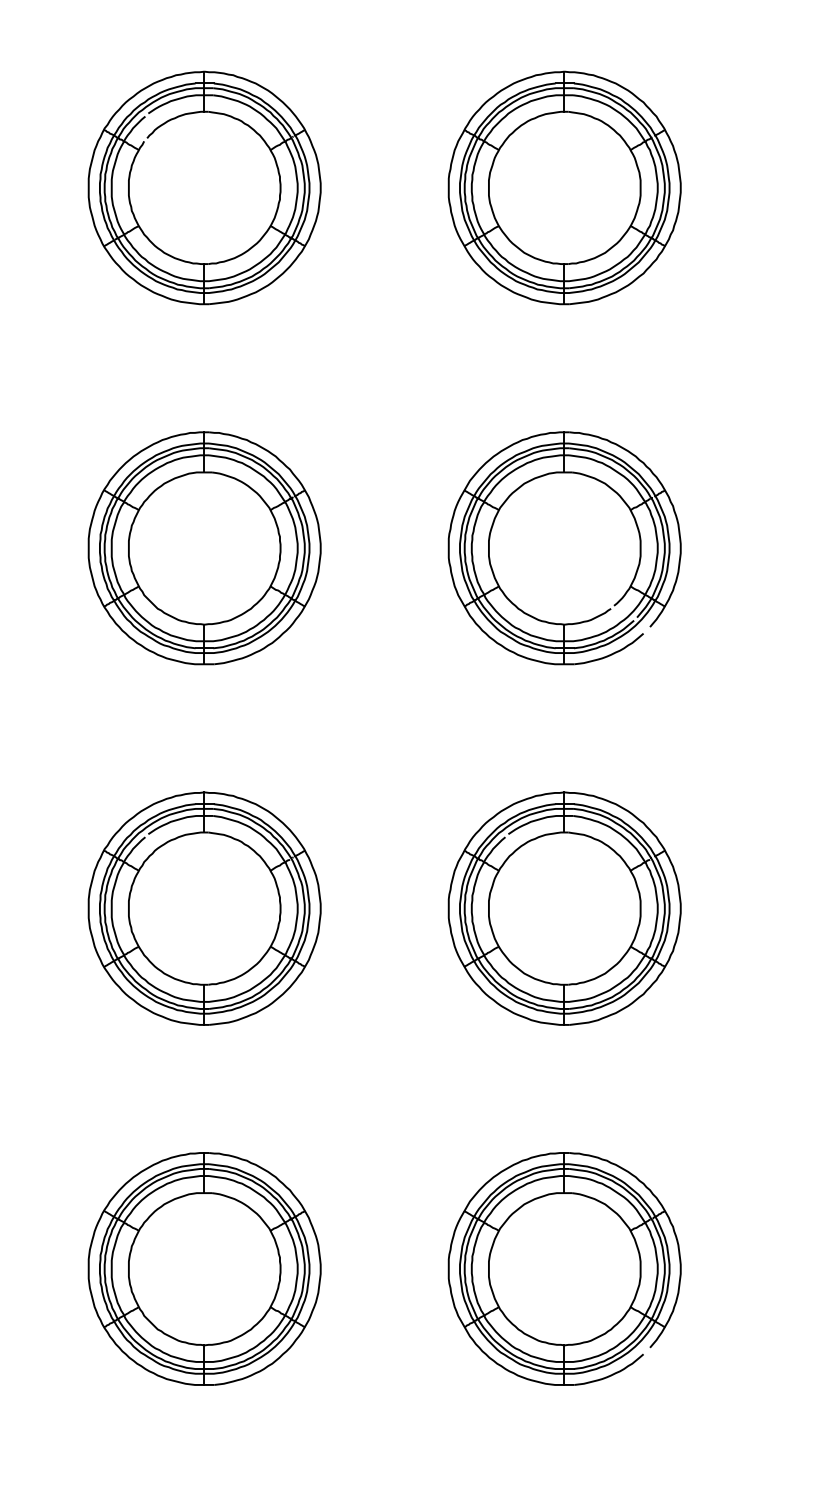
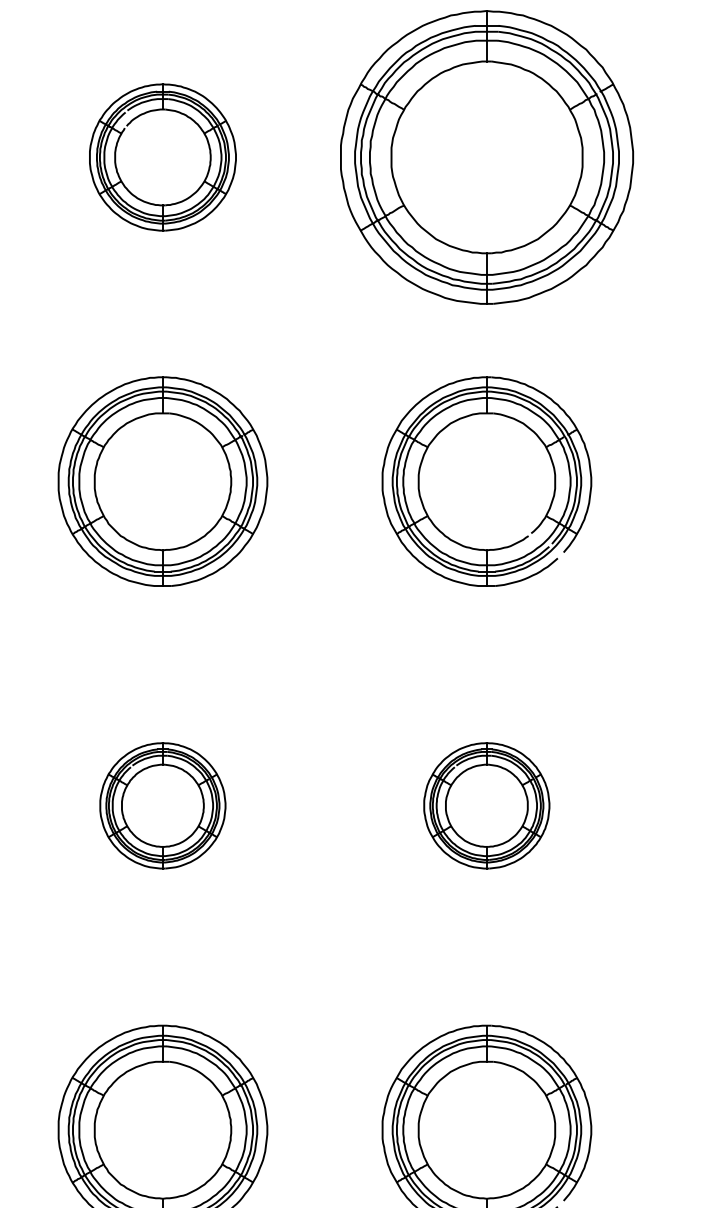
part: (204, 187) -> (162, 157), size x0.7
part: (564, 187) -> (486, 157), size x1.4
part: (204, 908) -> (162, 805), size x0.6
part: (564, 908) -> (486, 805), size x0.6

